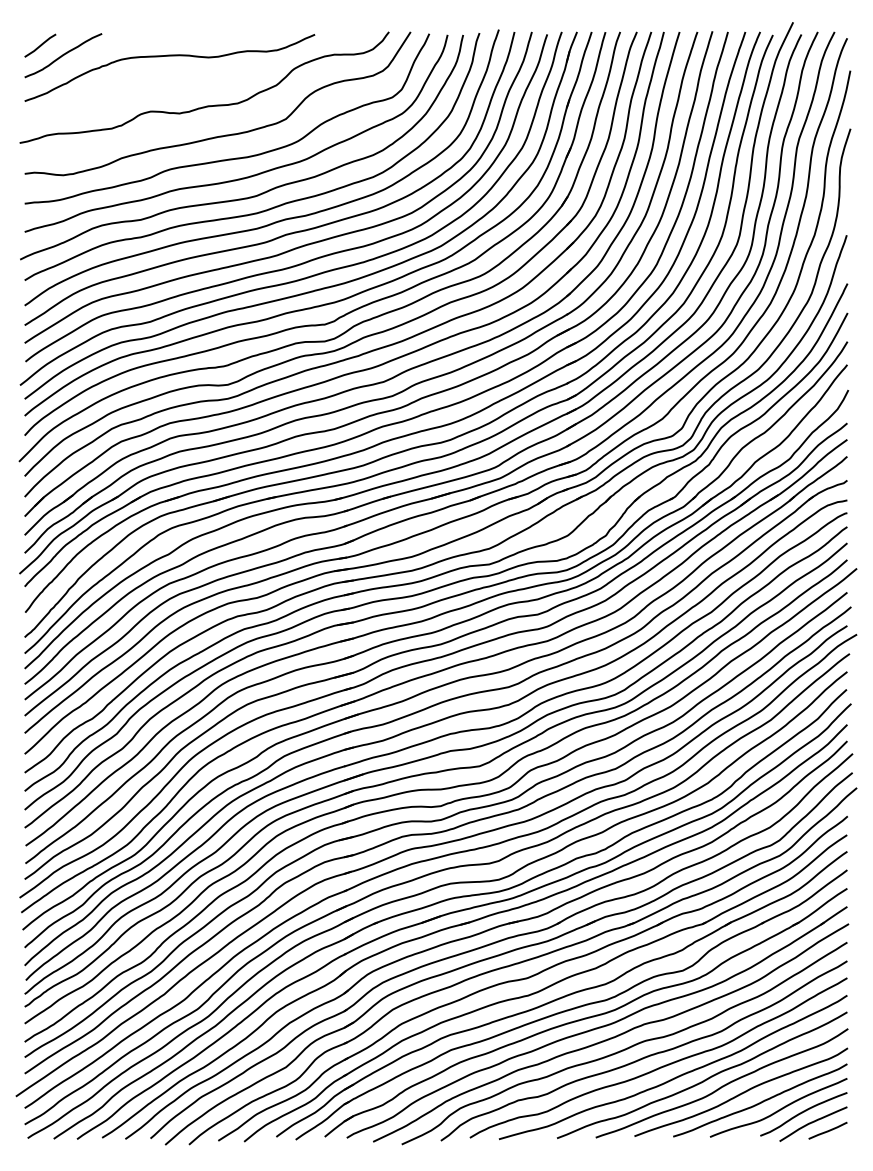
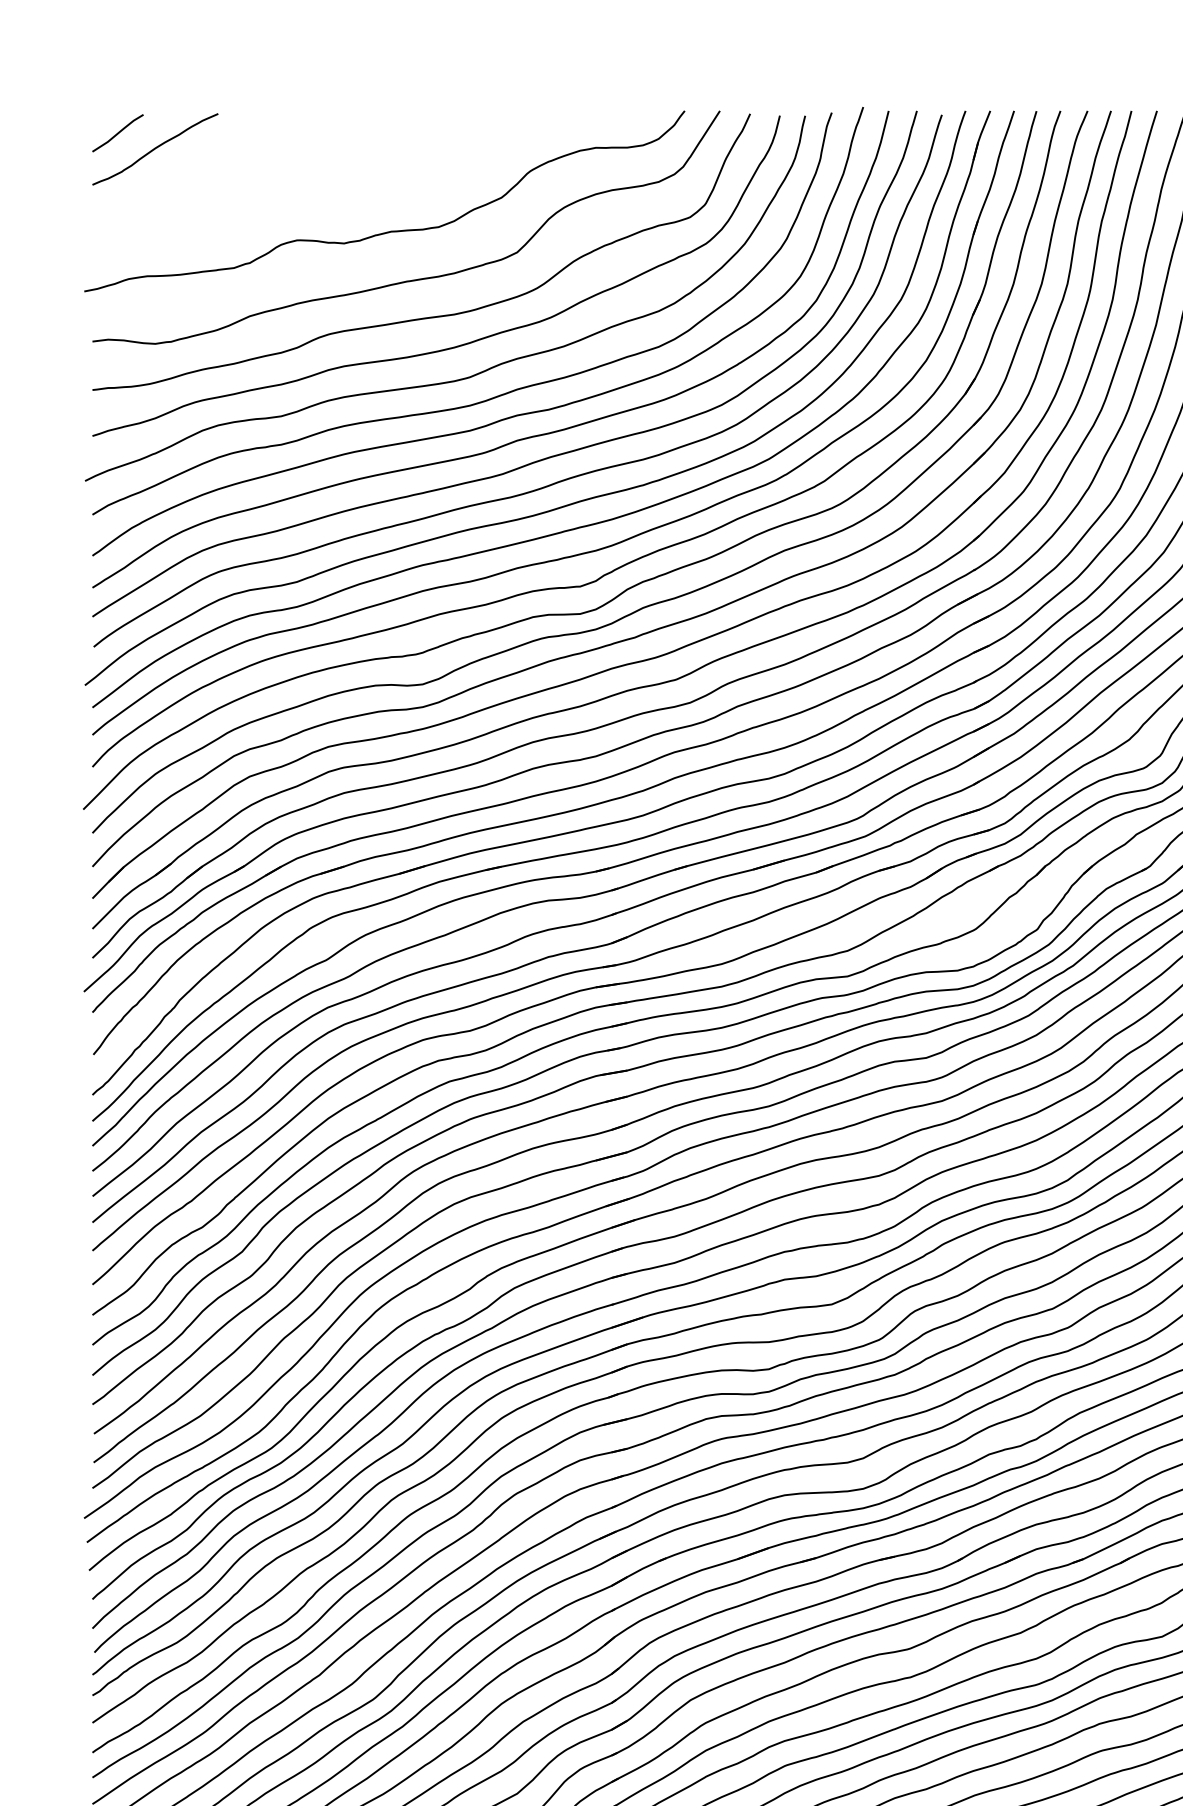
curve: (169, 56) -> (327, 150), removed

